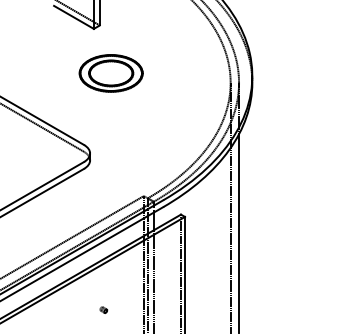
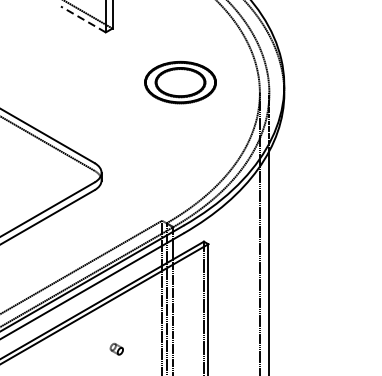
line: (73, 17) -> (82, 19), solid -> dashed
part: (110, 73) -> (179, 82), moved
part: (103, 309) -> (116, 348), size x1.6

